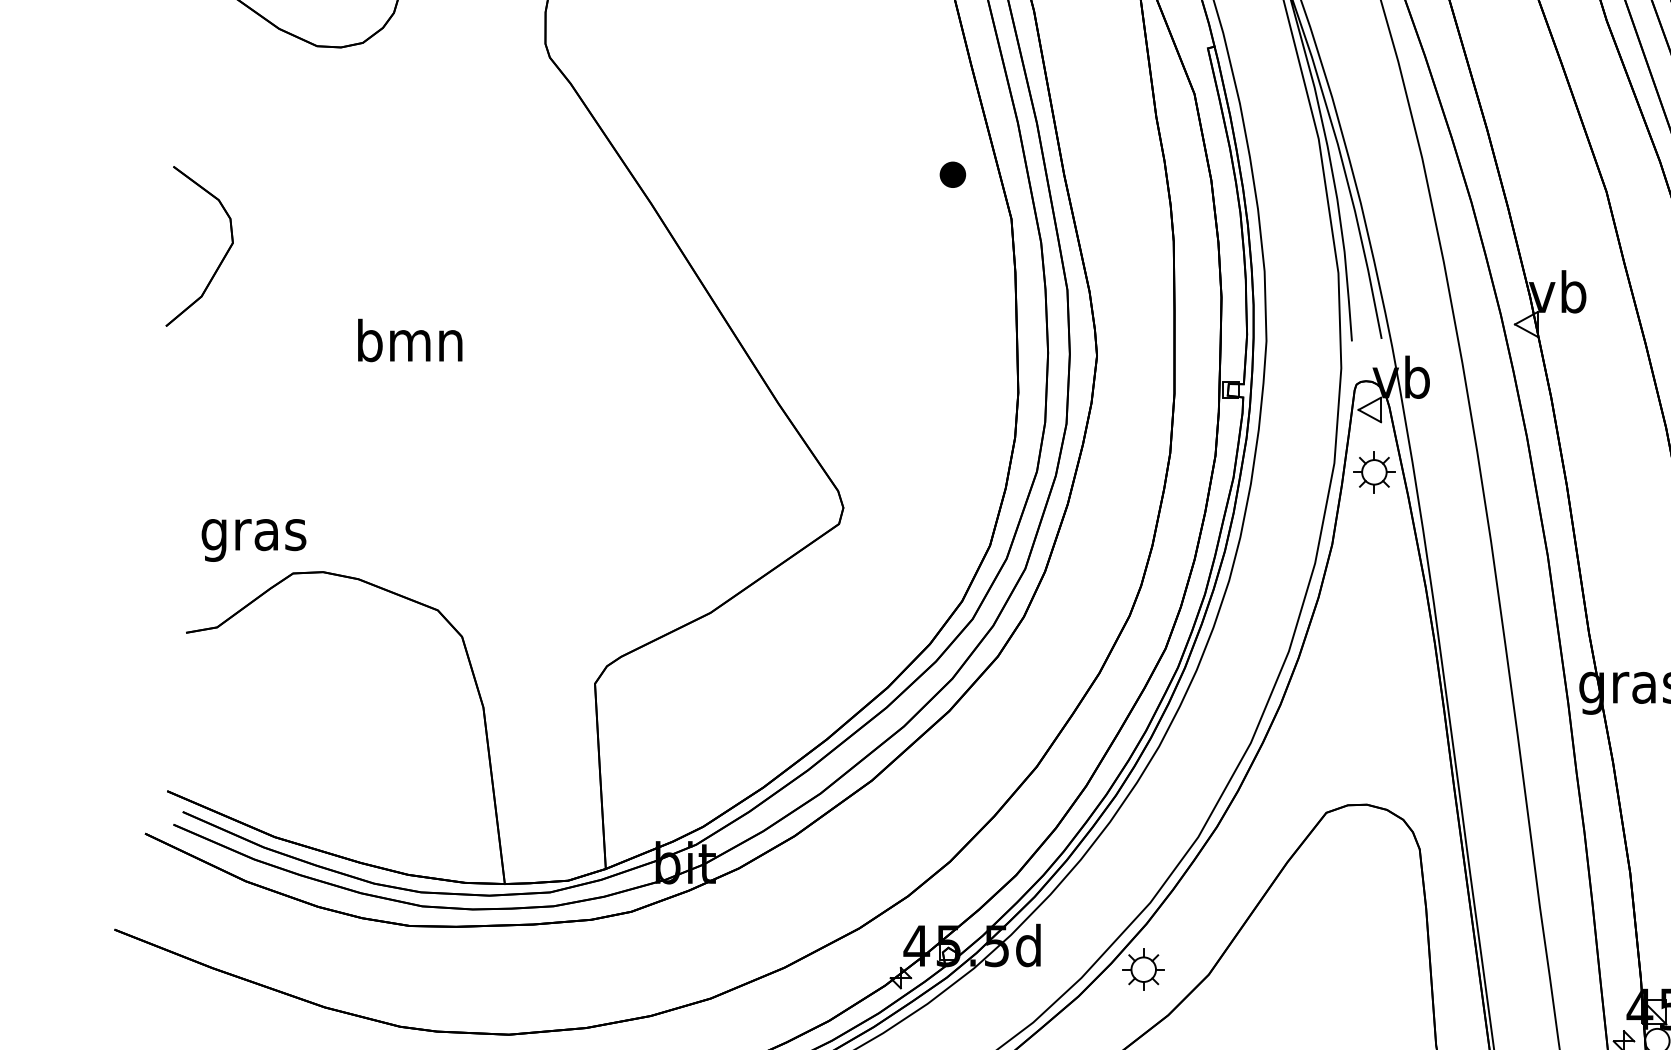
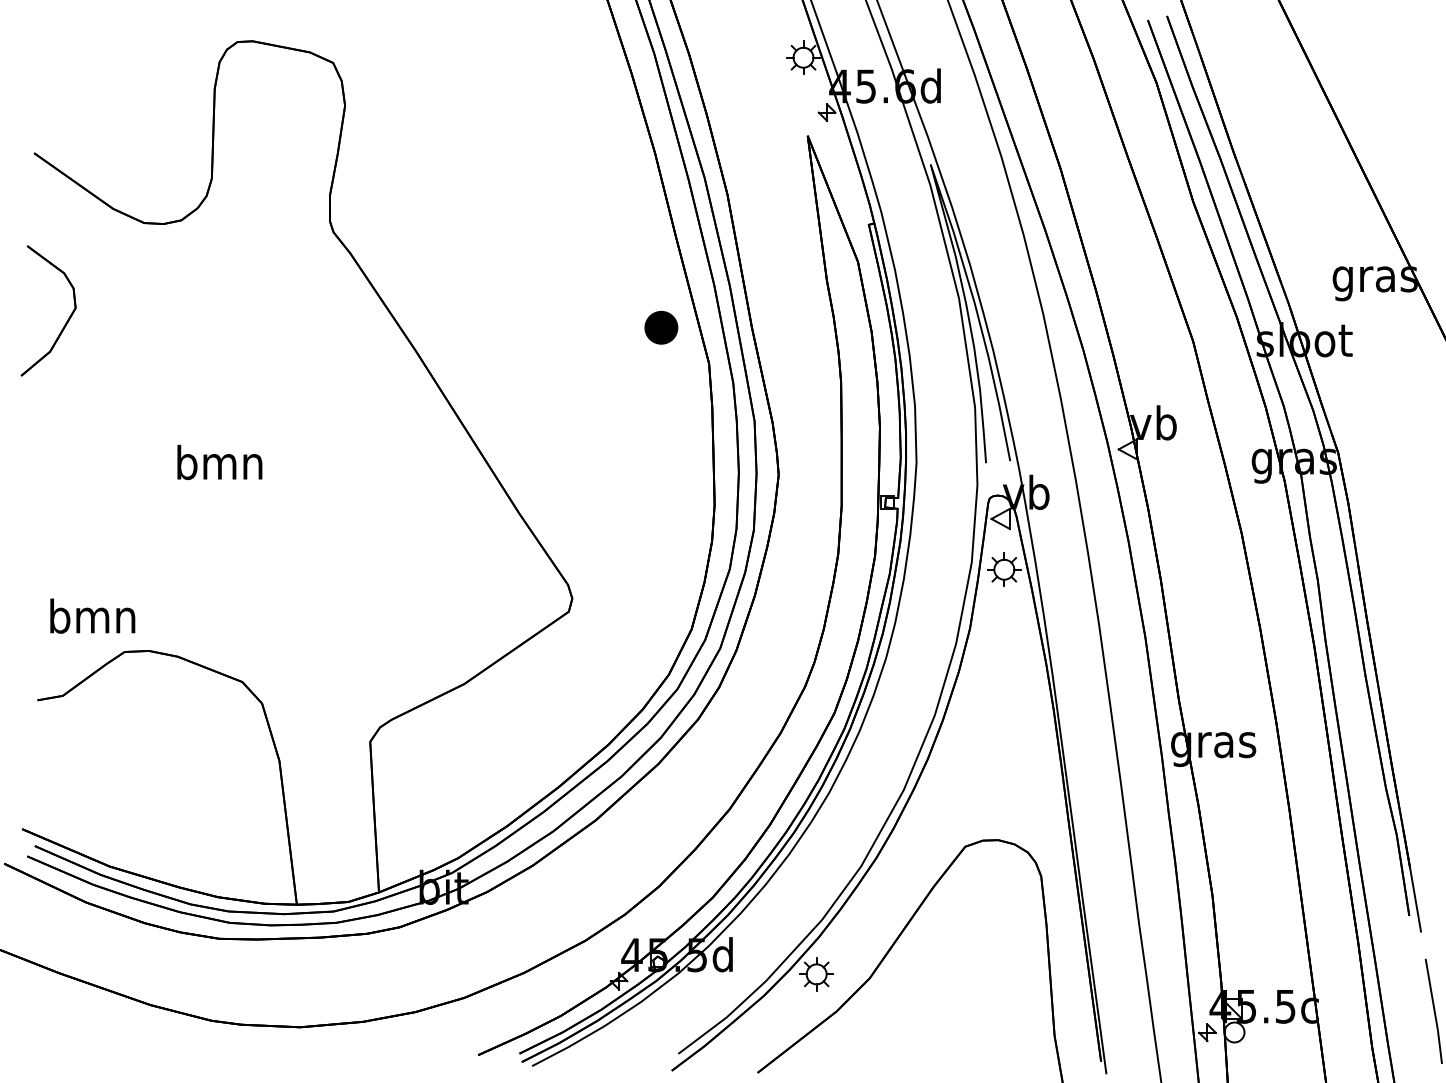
part: (953, 174) -> (661, 327), size x1.6
part: (222, 256) -> (67, 319), moved
text: (253, 534) -> (92, 620), gras -> bmn

